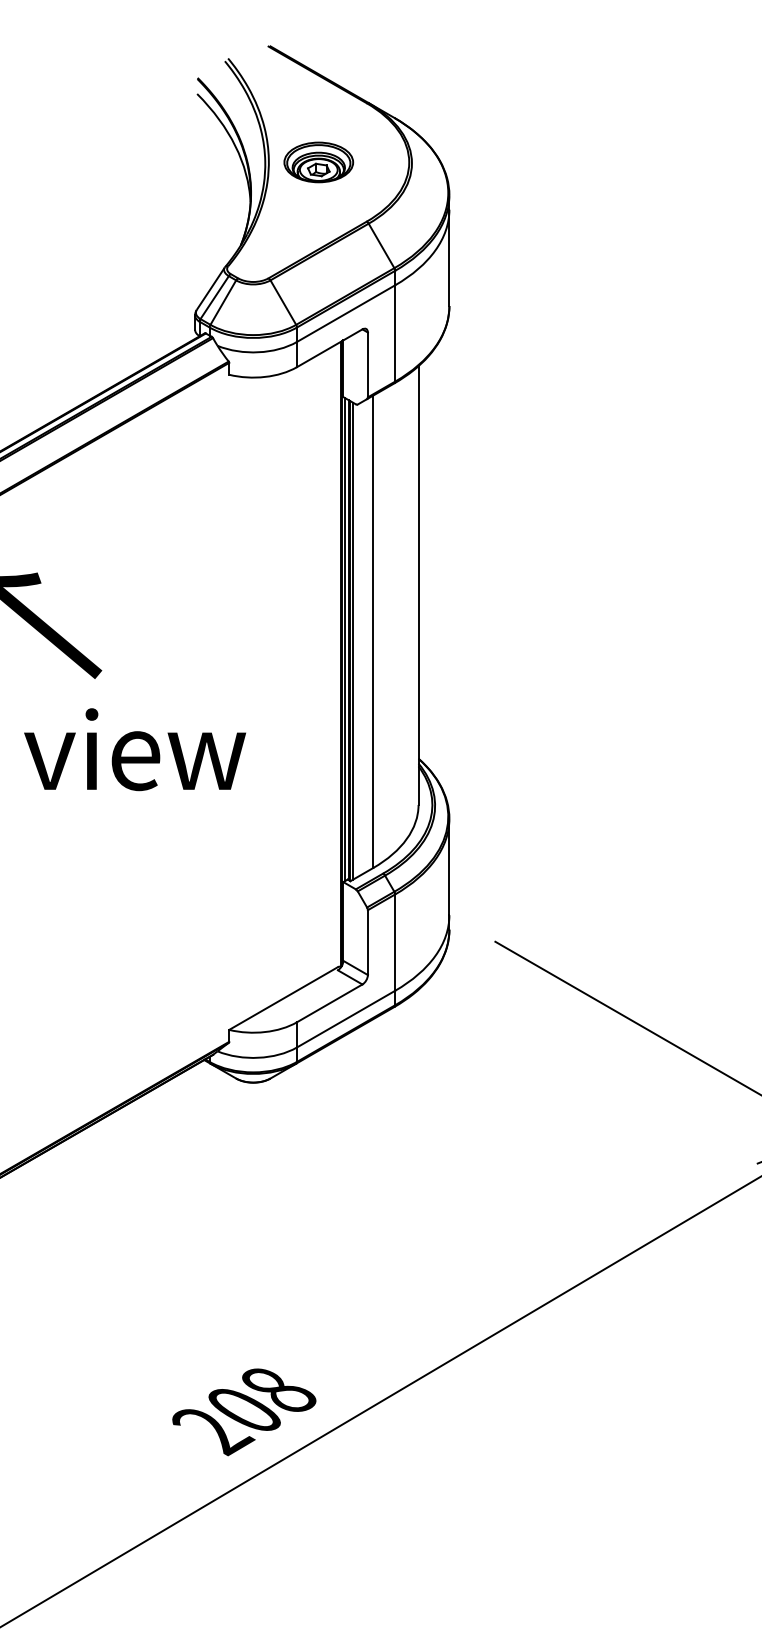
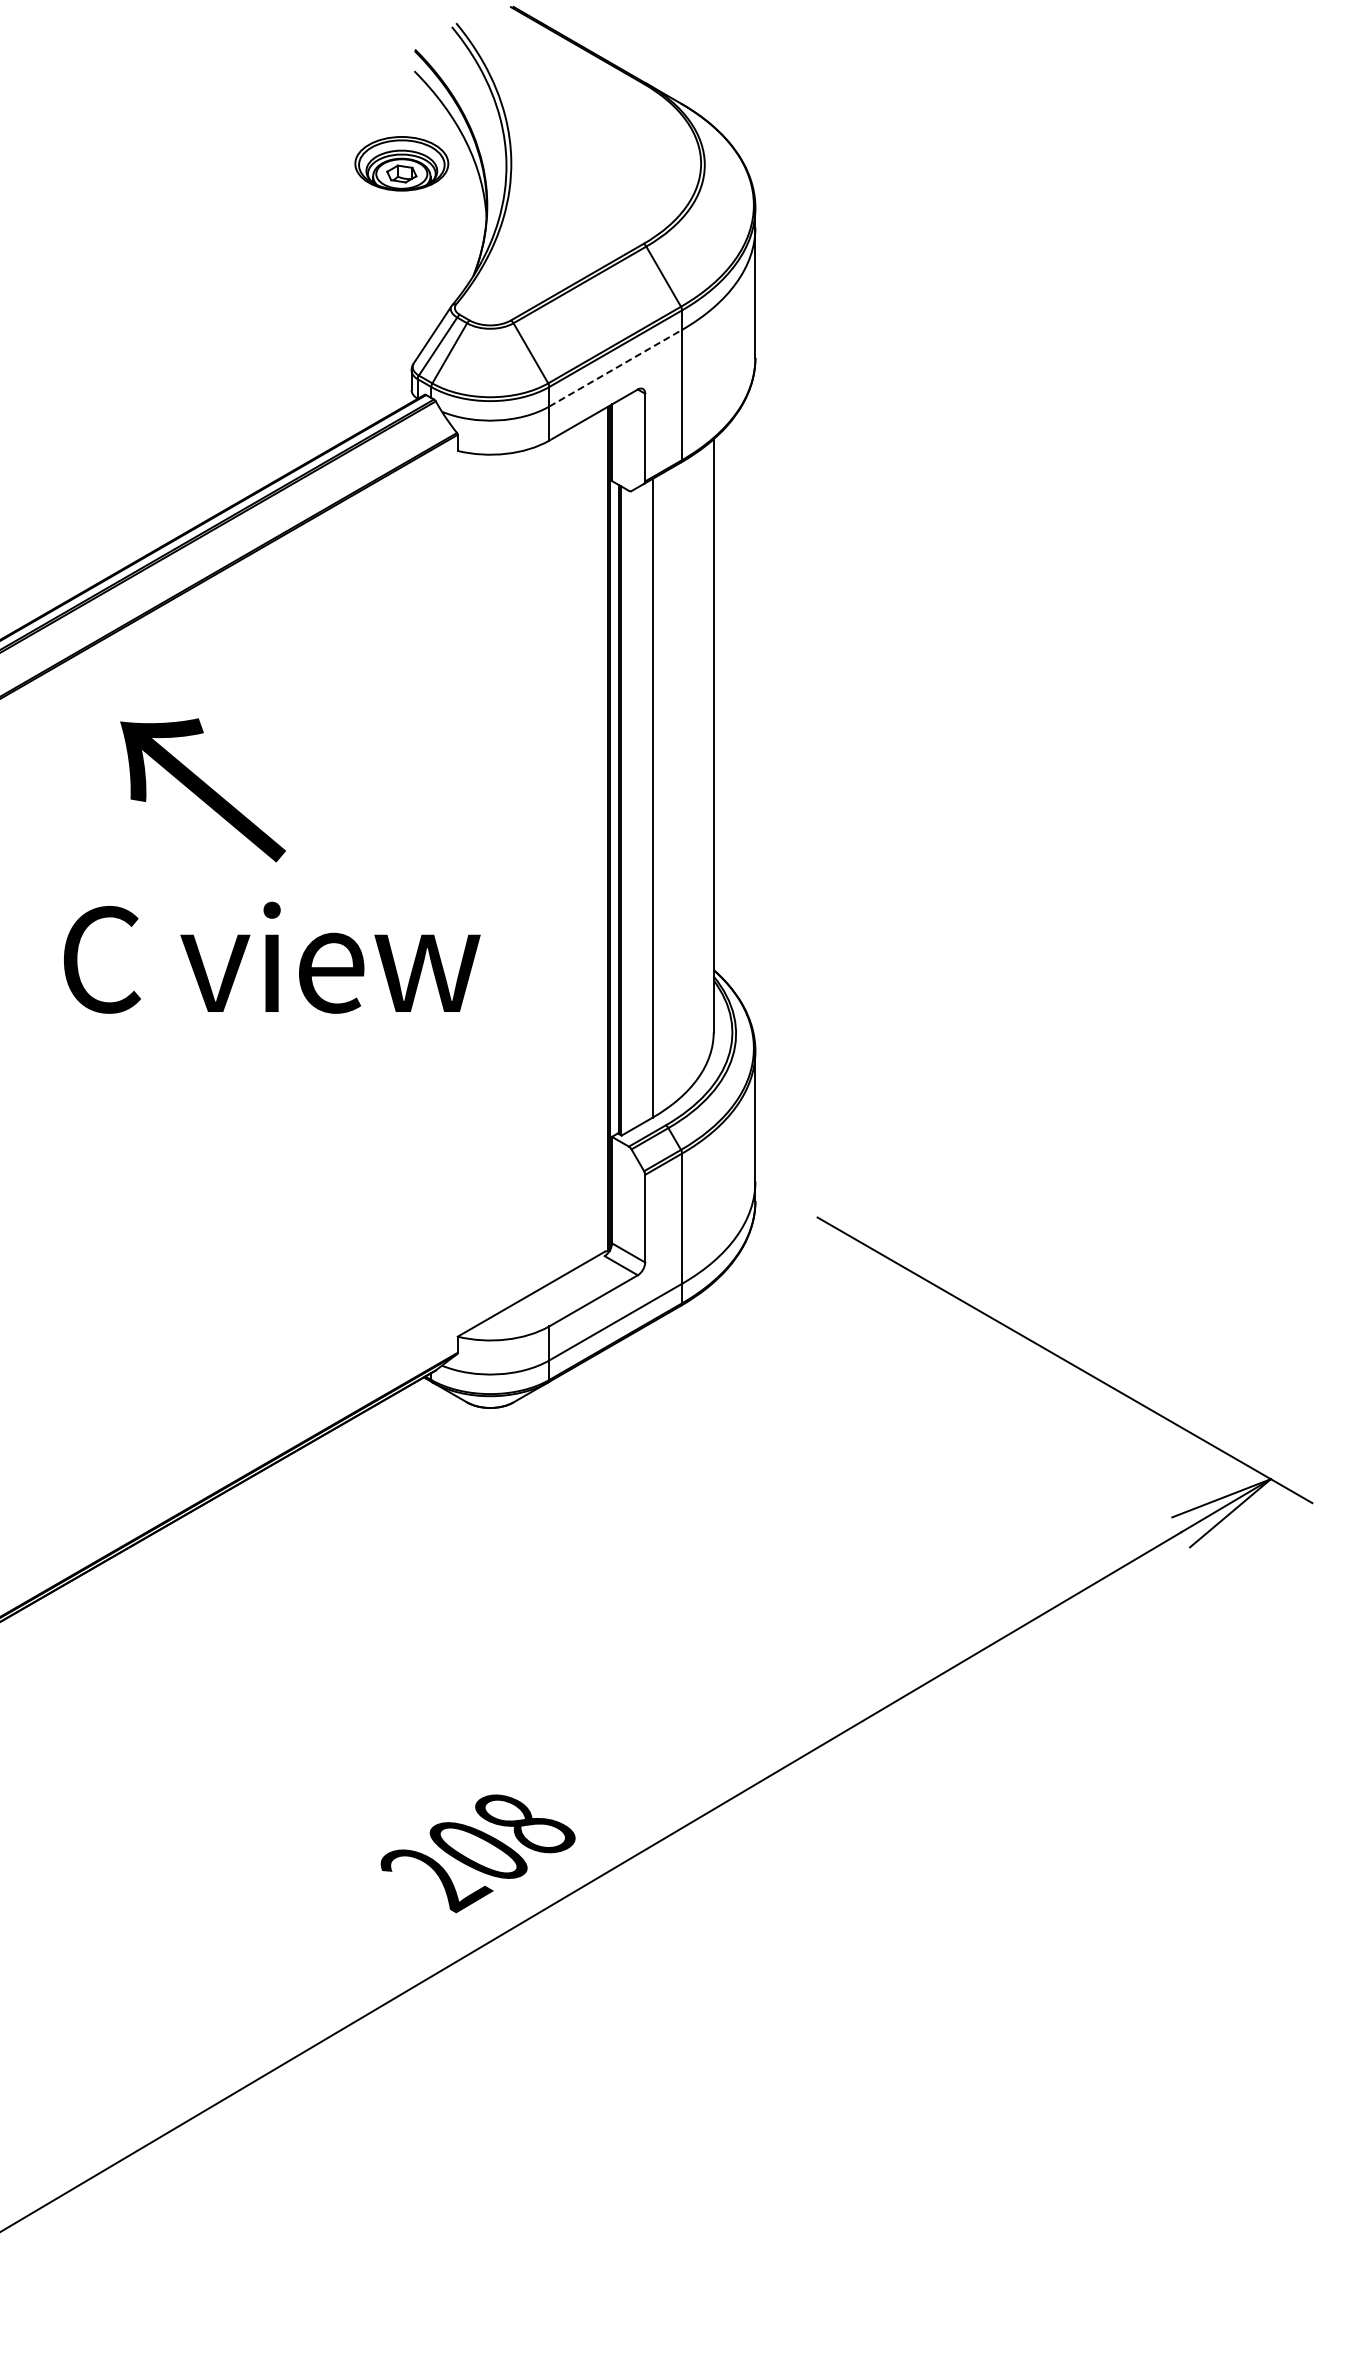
part: (318, 162) -> (401, 163), moved
line: (345, 313) -> (615, 368), solid -> dashed
line: (345, 639) -> (614, 808), removed
line: (353, 640) -> (625, 810), removed

